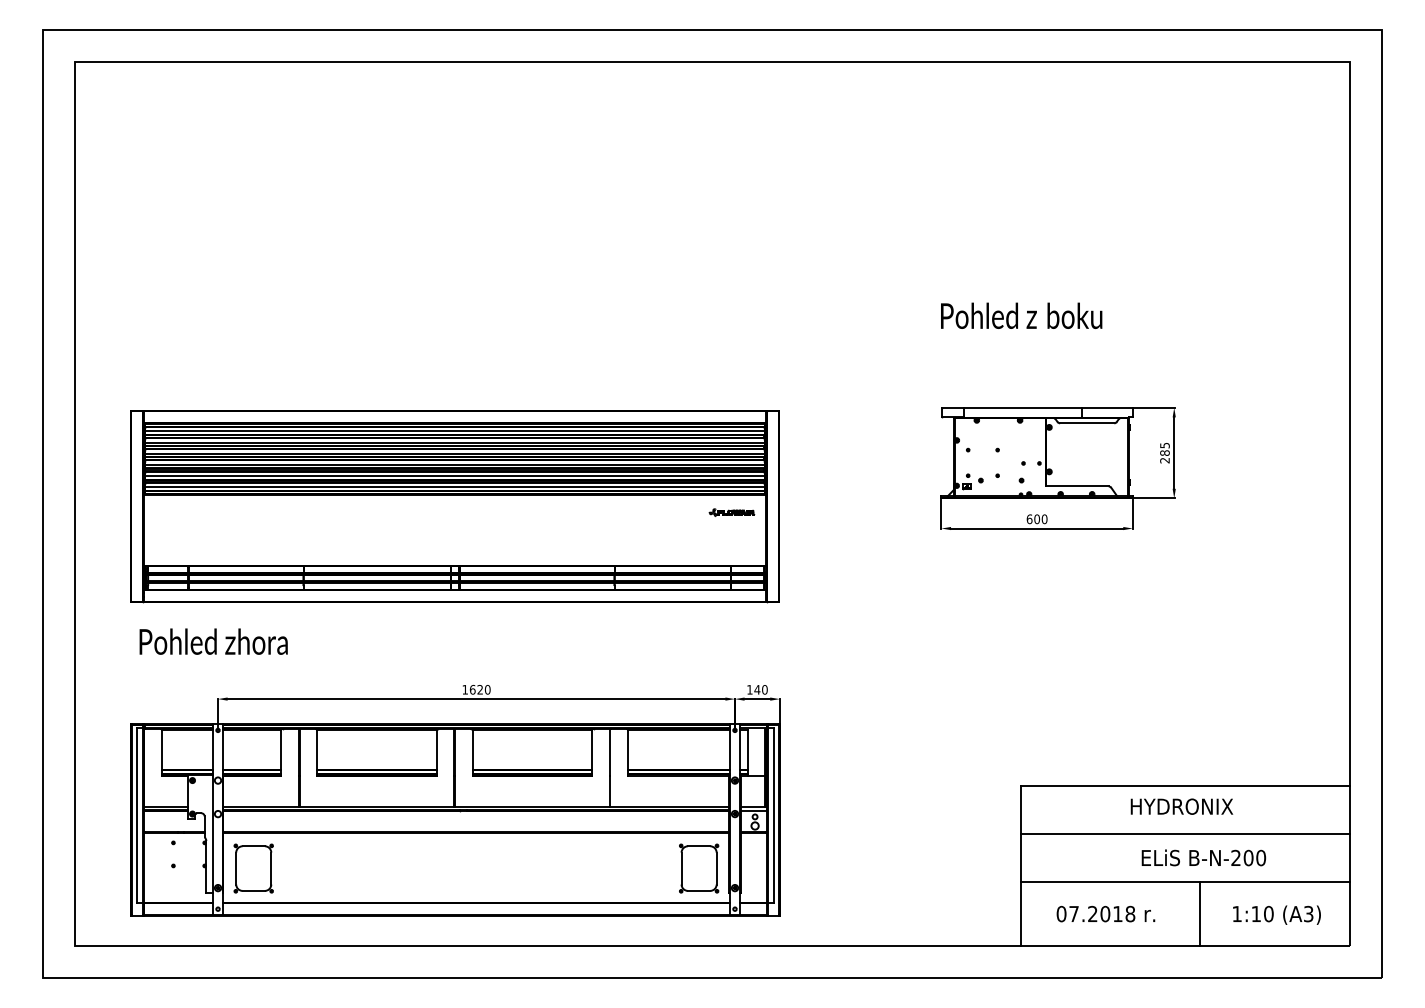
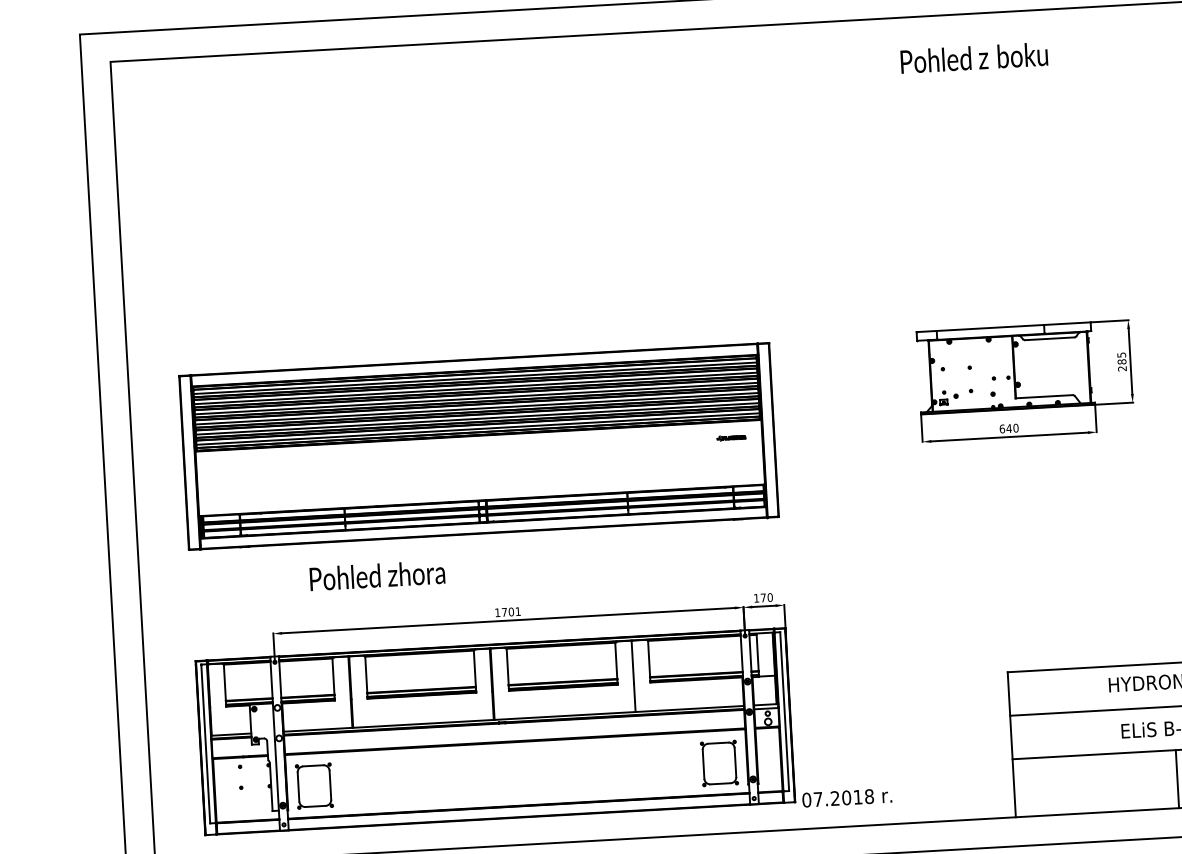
text: (1021, 315) -> (974, 57), moved
part: (731, 512) -> (730, 437), size x0.7
text: (1037, 519) -> (1009, 428), 600 -> 640
text: (213, 641) -> (377, 575), moved
text: (479, 689) -> (510, 611), 1620 -> 1701
text: (757, 689) -> (763, 597), 140 -> 170
text: (1105, 913) -> (846, 797), moved

